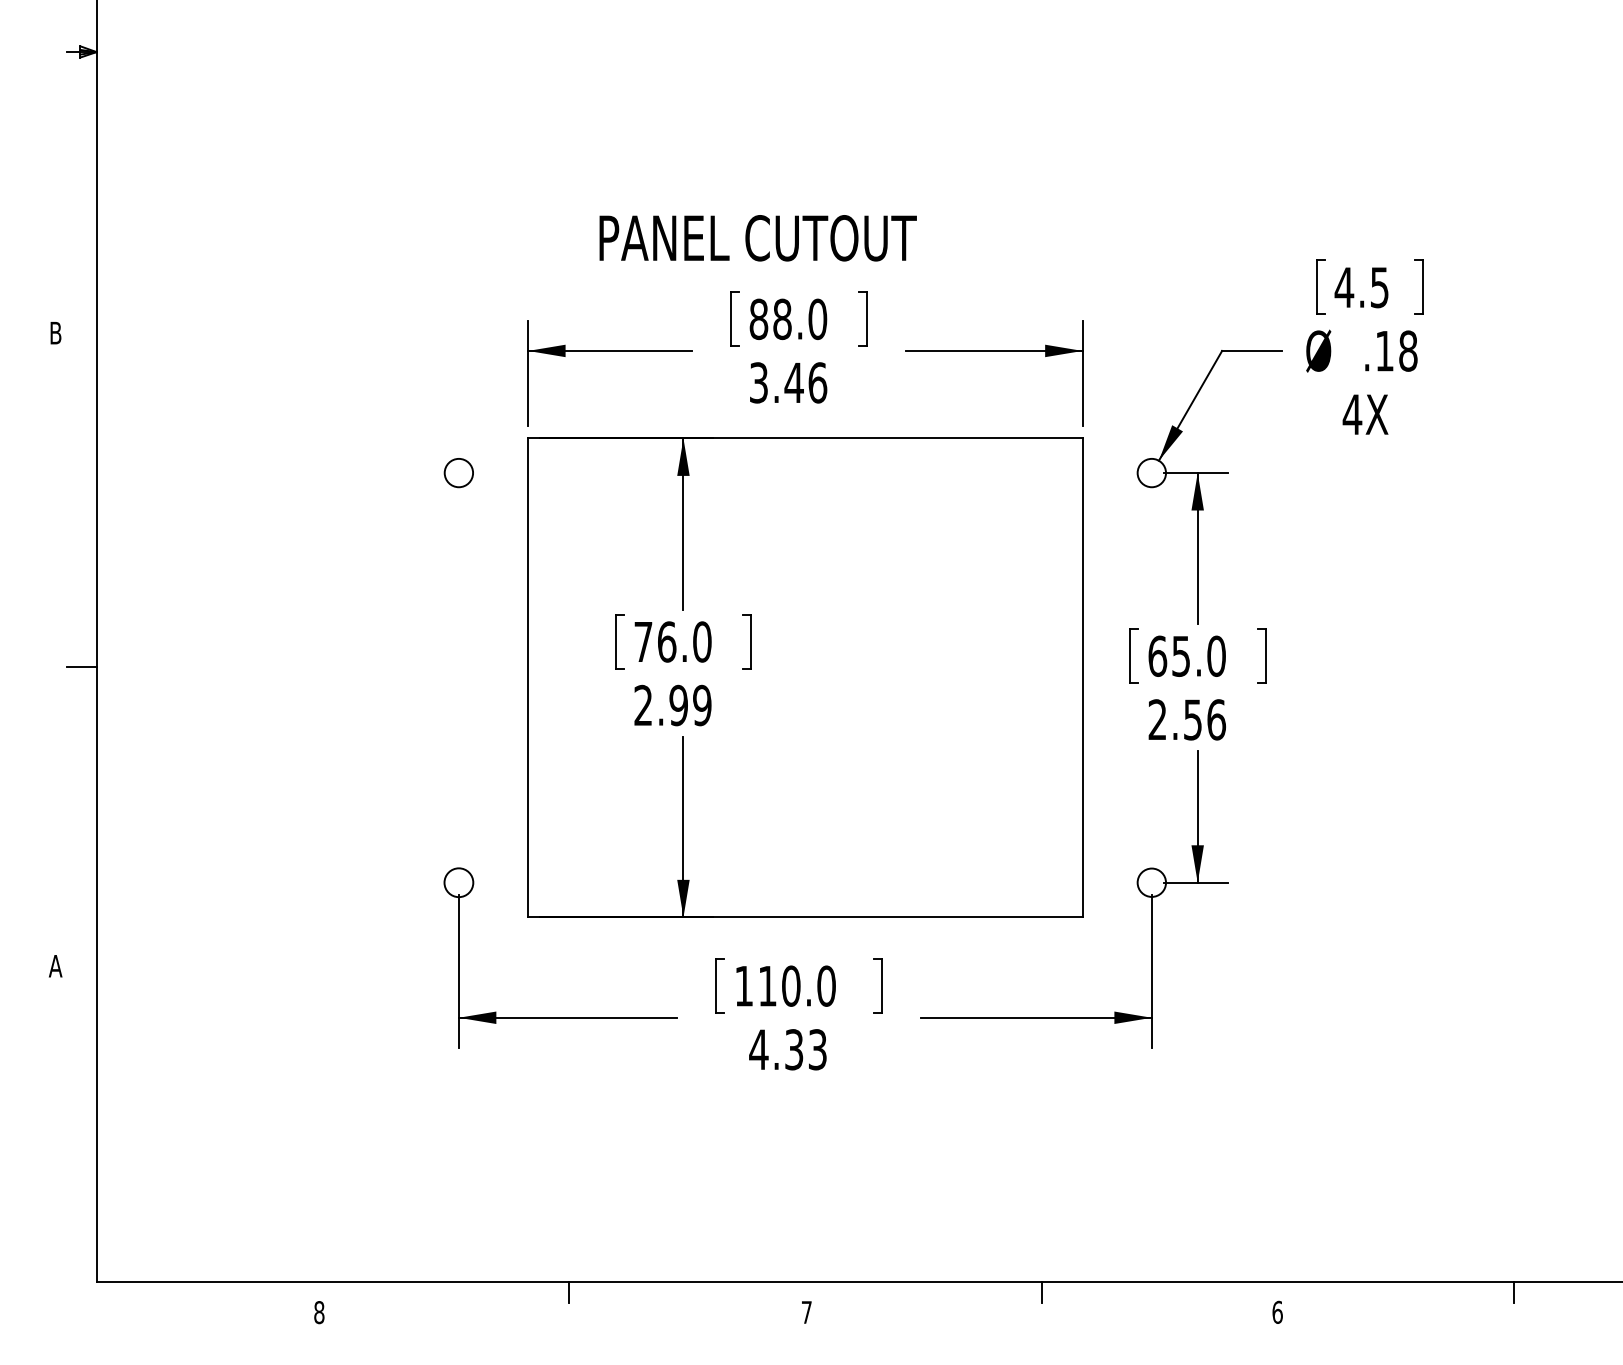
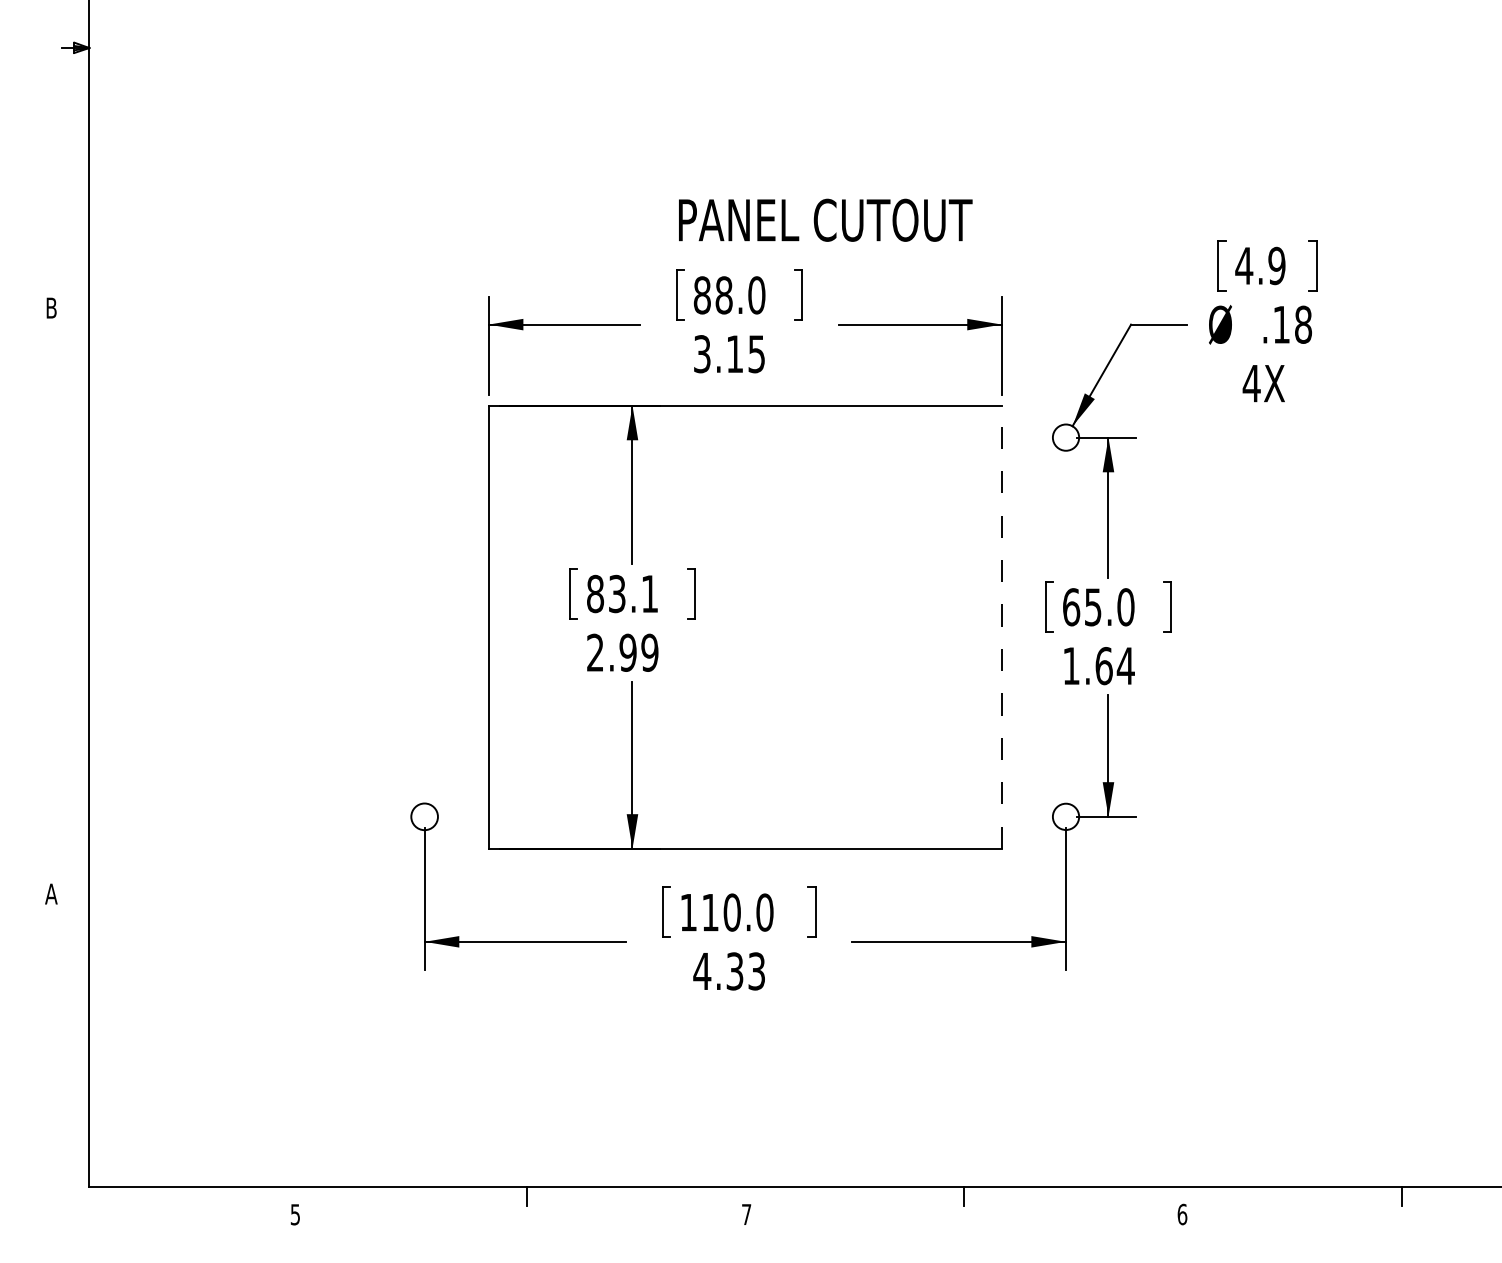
text: (757, 238) -> (825, 220), moved
text: (1379, 287) -> (1276, 265), 4.5 -> 4.9
text: (805, 382) -> (745, 353), 3.46 -> 3.15
circle: (458, 473) -> (424, 438), removed
text: (672, 641) -> (622, 593), 76.0 -> 83.1
line: (81, 667) -> (75, 617), removed
line: (1082, 677) -> (1001, 626), solid -> dashed
text: (1187, 719) -> (1099, 665), 2.56 -> 1.64
text: (319, 1312) -> (295, 1214), 8 -> 5

